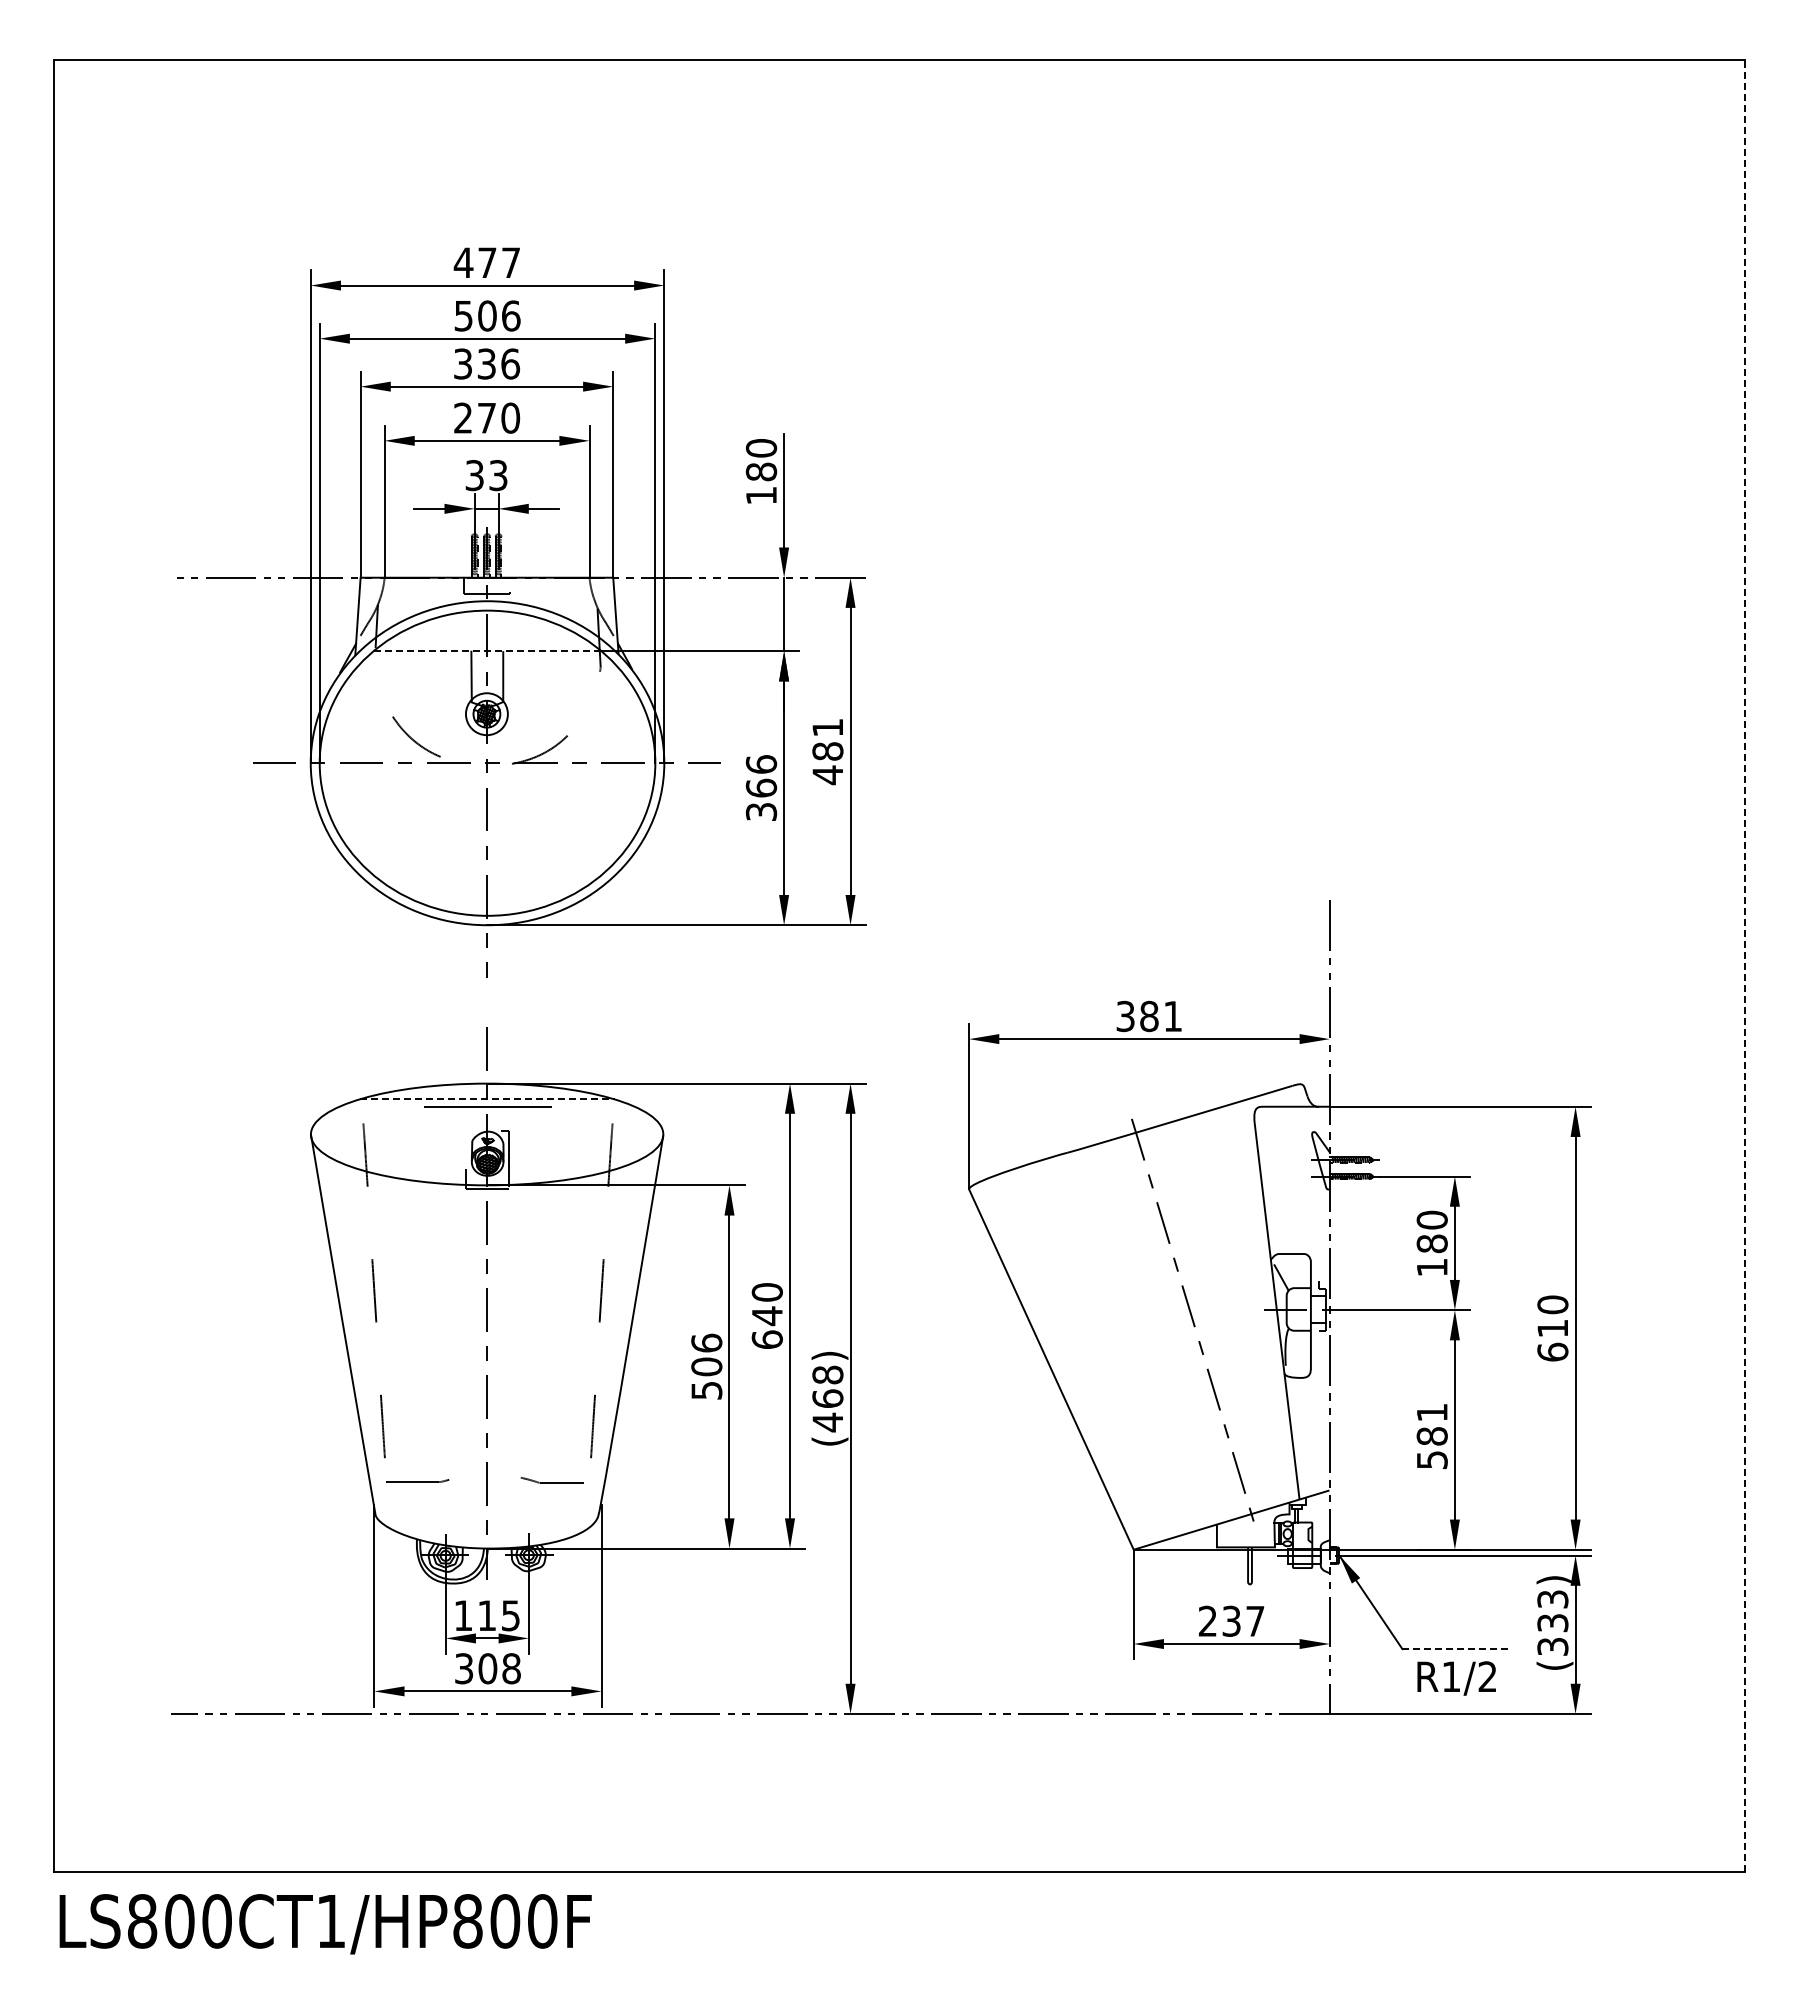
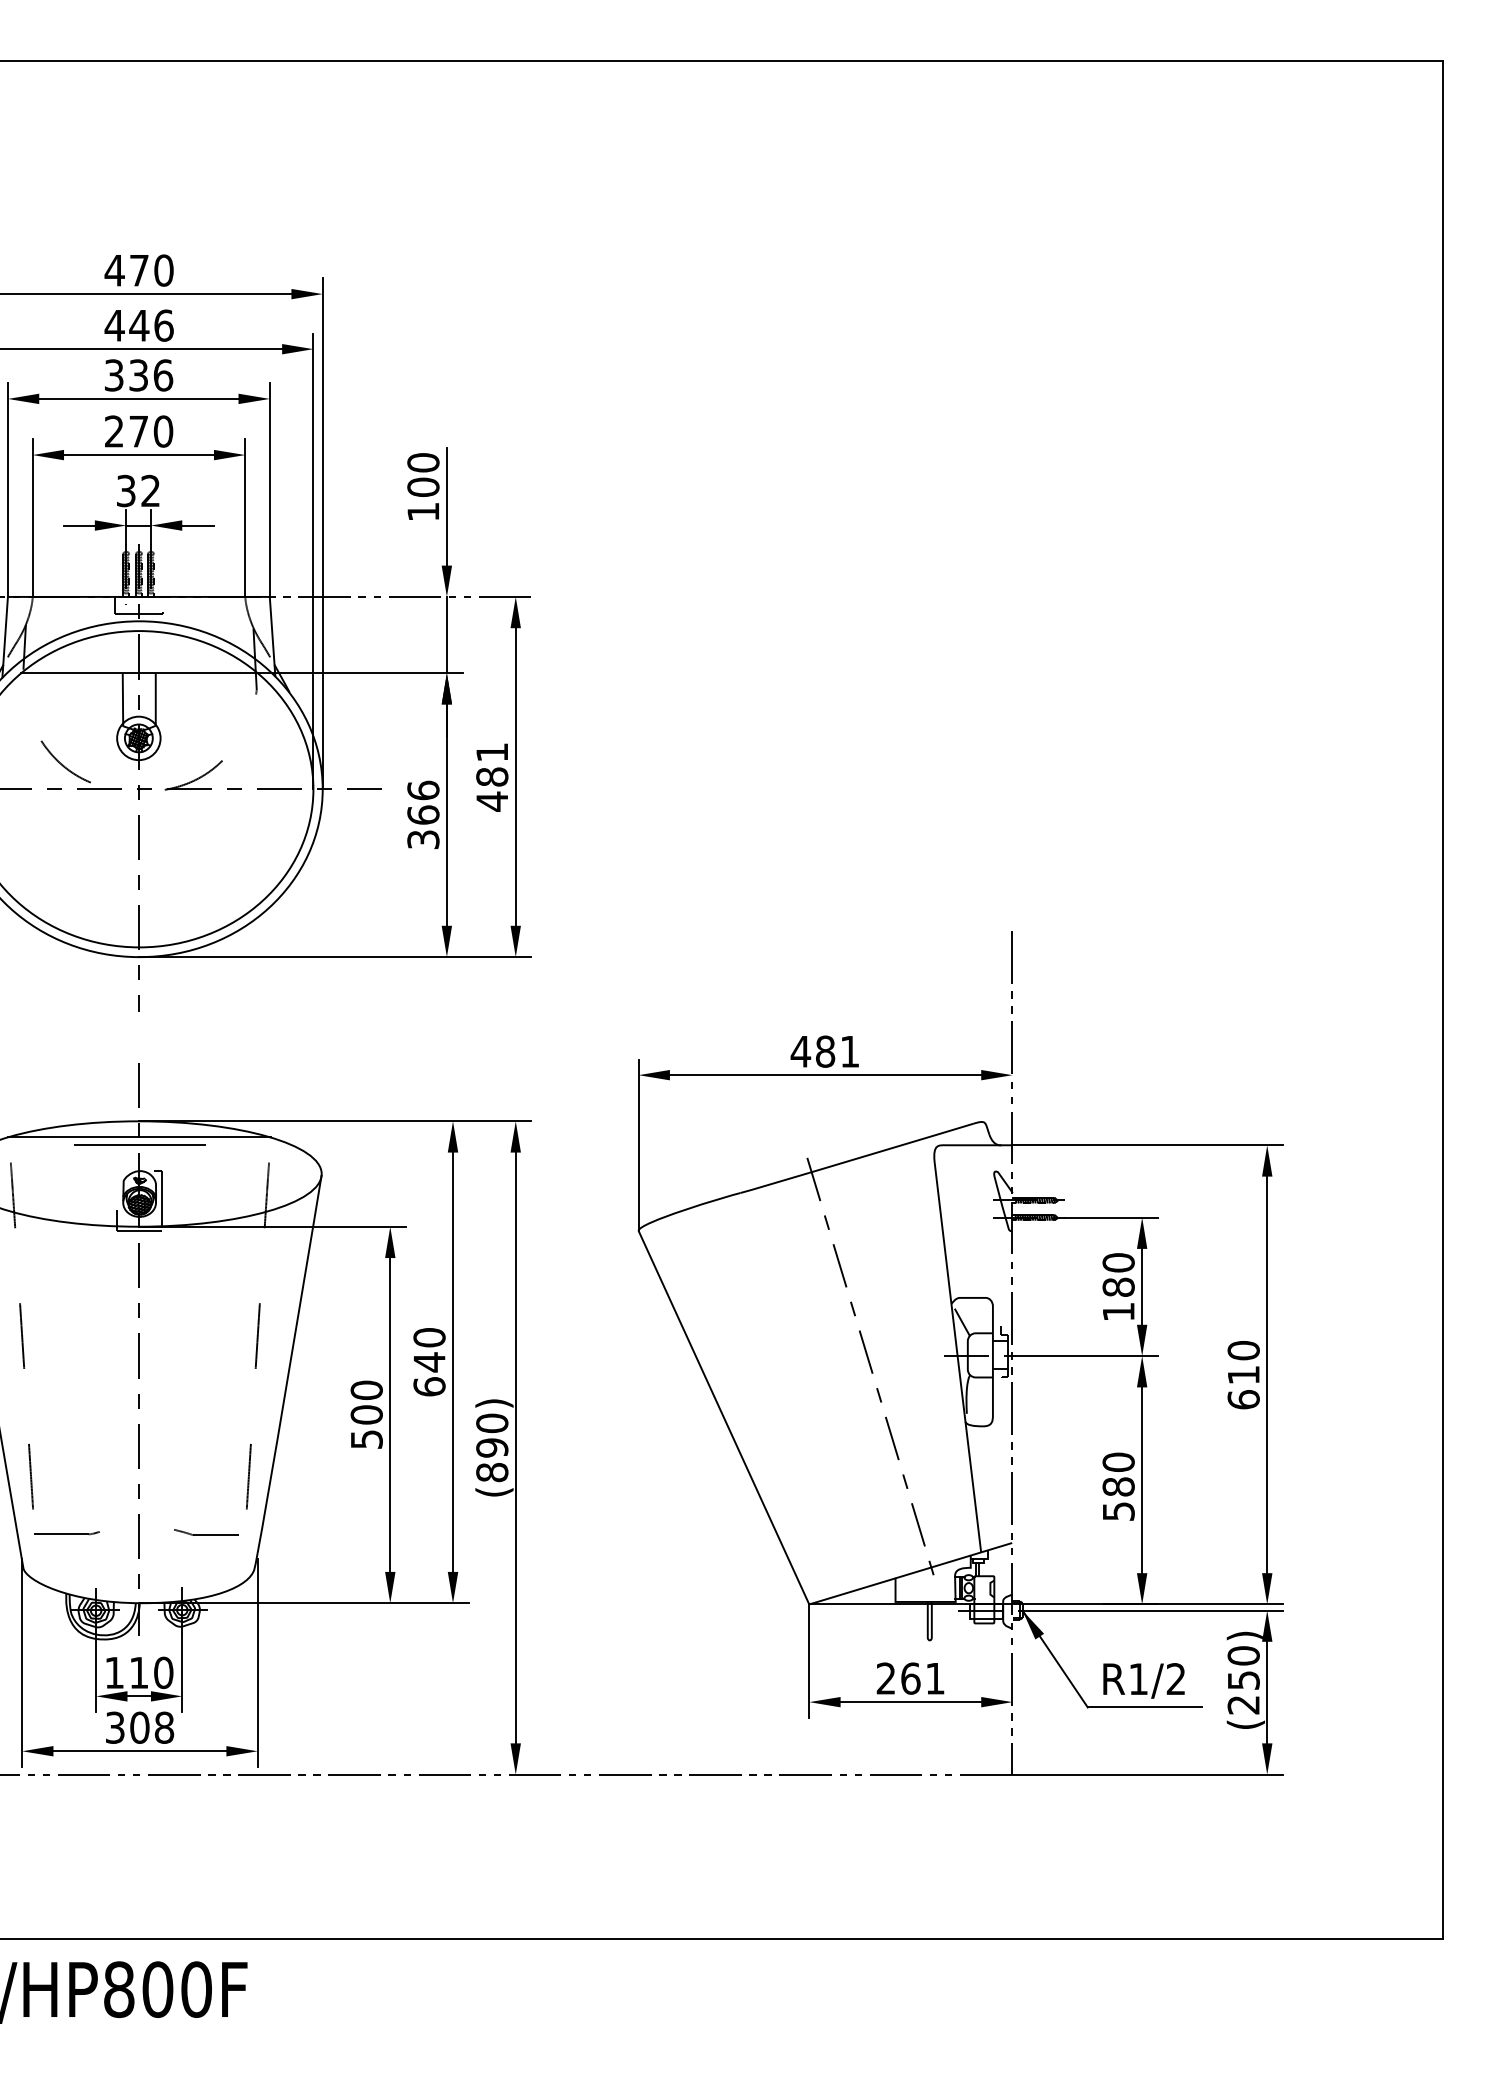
text: (510, 262) -> (163, 270), 477 -> 470
text: (475, 315) -> (127, 325), 506 -> 446
text: (761, 471) -> (423, 486), 180 -> 100
text: (498, 475) -> (150, 490), 33 -> 32
line: (487, 651) -> (139, 673), dashed -> solid
line: (1745, 966) -> (1443, 999), dashed -> solid
text: (1125, 1016) -> (800, 1051), 381 -> 481
line: (488, 1099) -> (140, 1137), dashed -> solid
text: (706, 1342) -> (366, 1389), 506 -> 500
text: (827, 1398) -> (491, 1447), (468) -> (890)
text: (1431, 1412) -> (1117, 1462), 581 -> 580
text: (510, 1615) -> (163, 1672), 115 -> 110
text: (1243, 1620) -> (923, 1677), 237 -> 261
text: (1552, 1622) -> (1243, 1679), (333) -> (250)
line: (1457, 1649) -> (1144, 1707), dashed -> solid
text: (1456, 1678) -> (1143, 1680), moved

